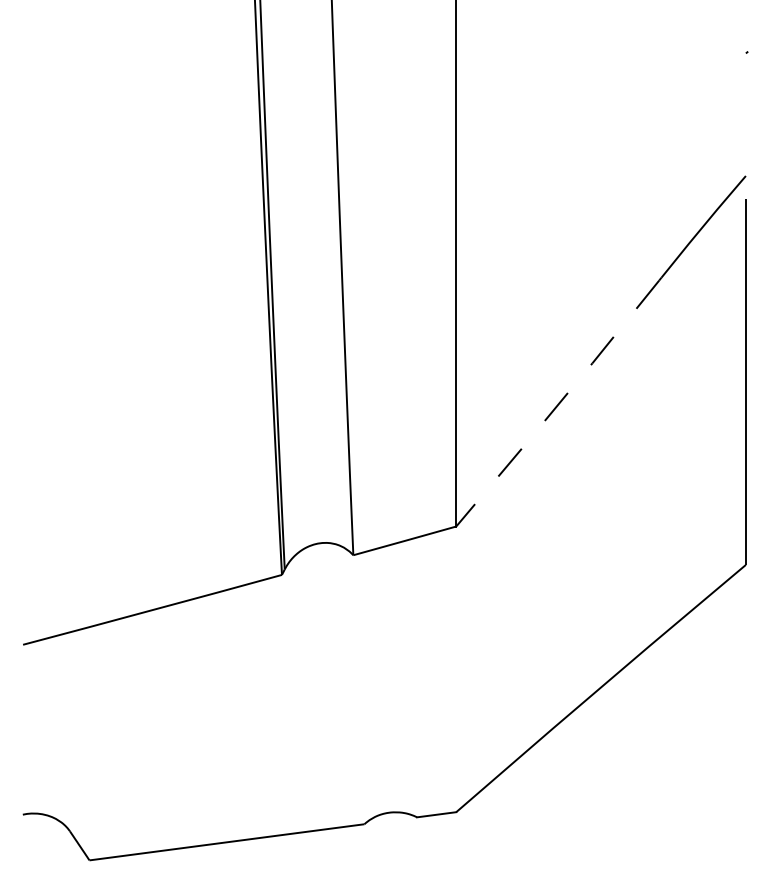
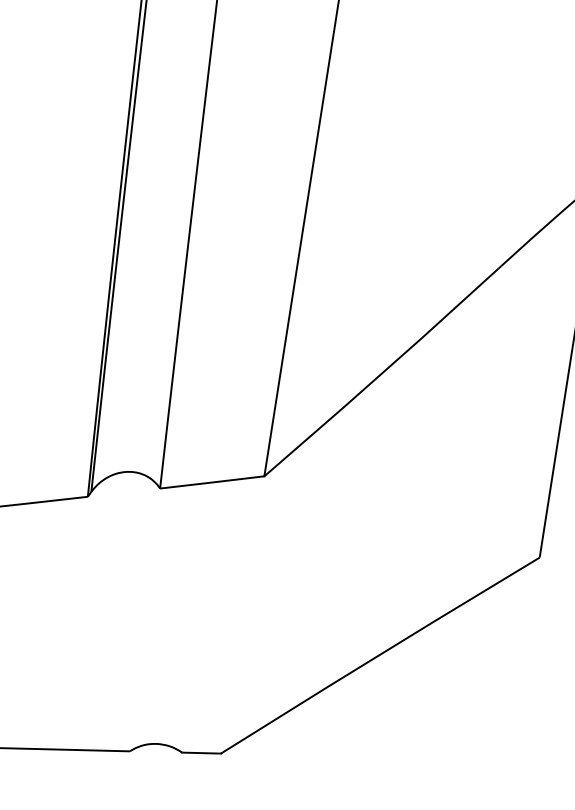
line: (558, 404) -> (382, 373), dashed -> solid

